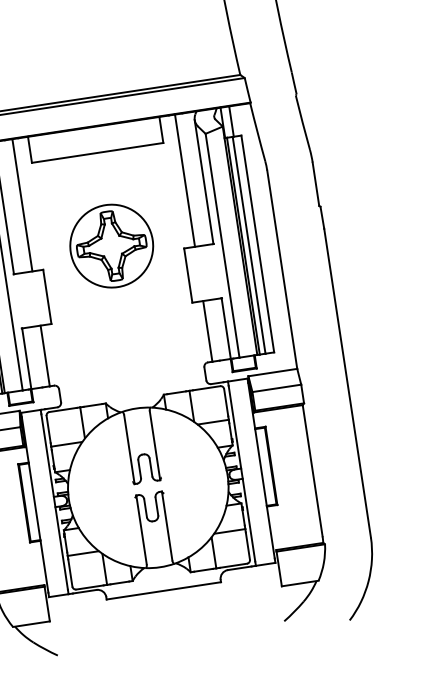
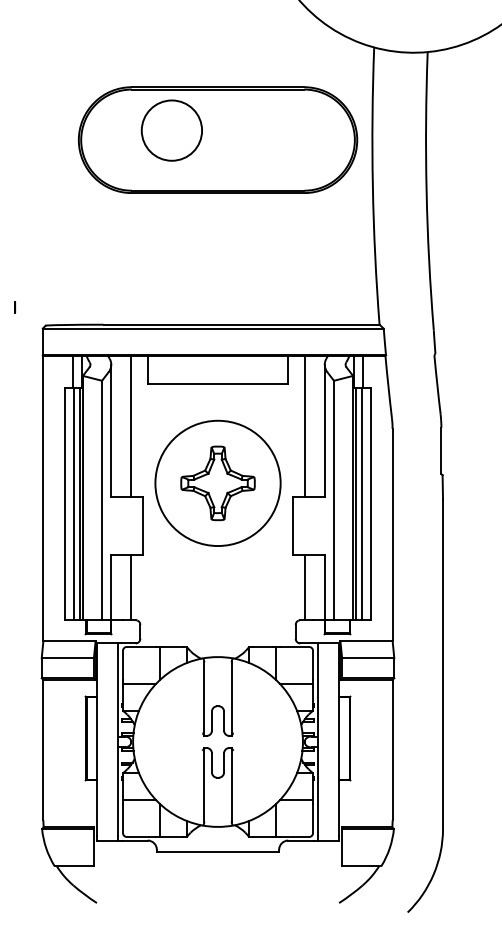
circle: (111, 246) -> (217, 483), size x1.43

